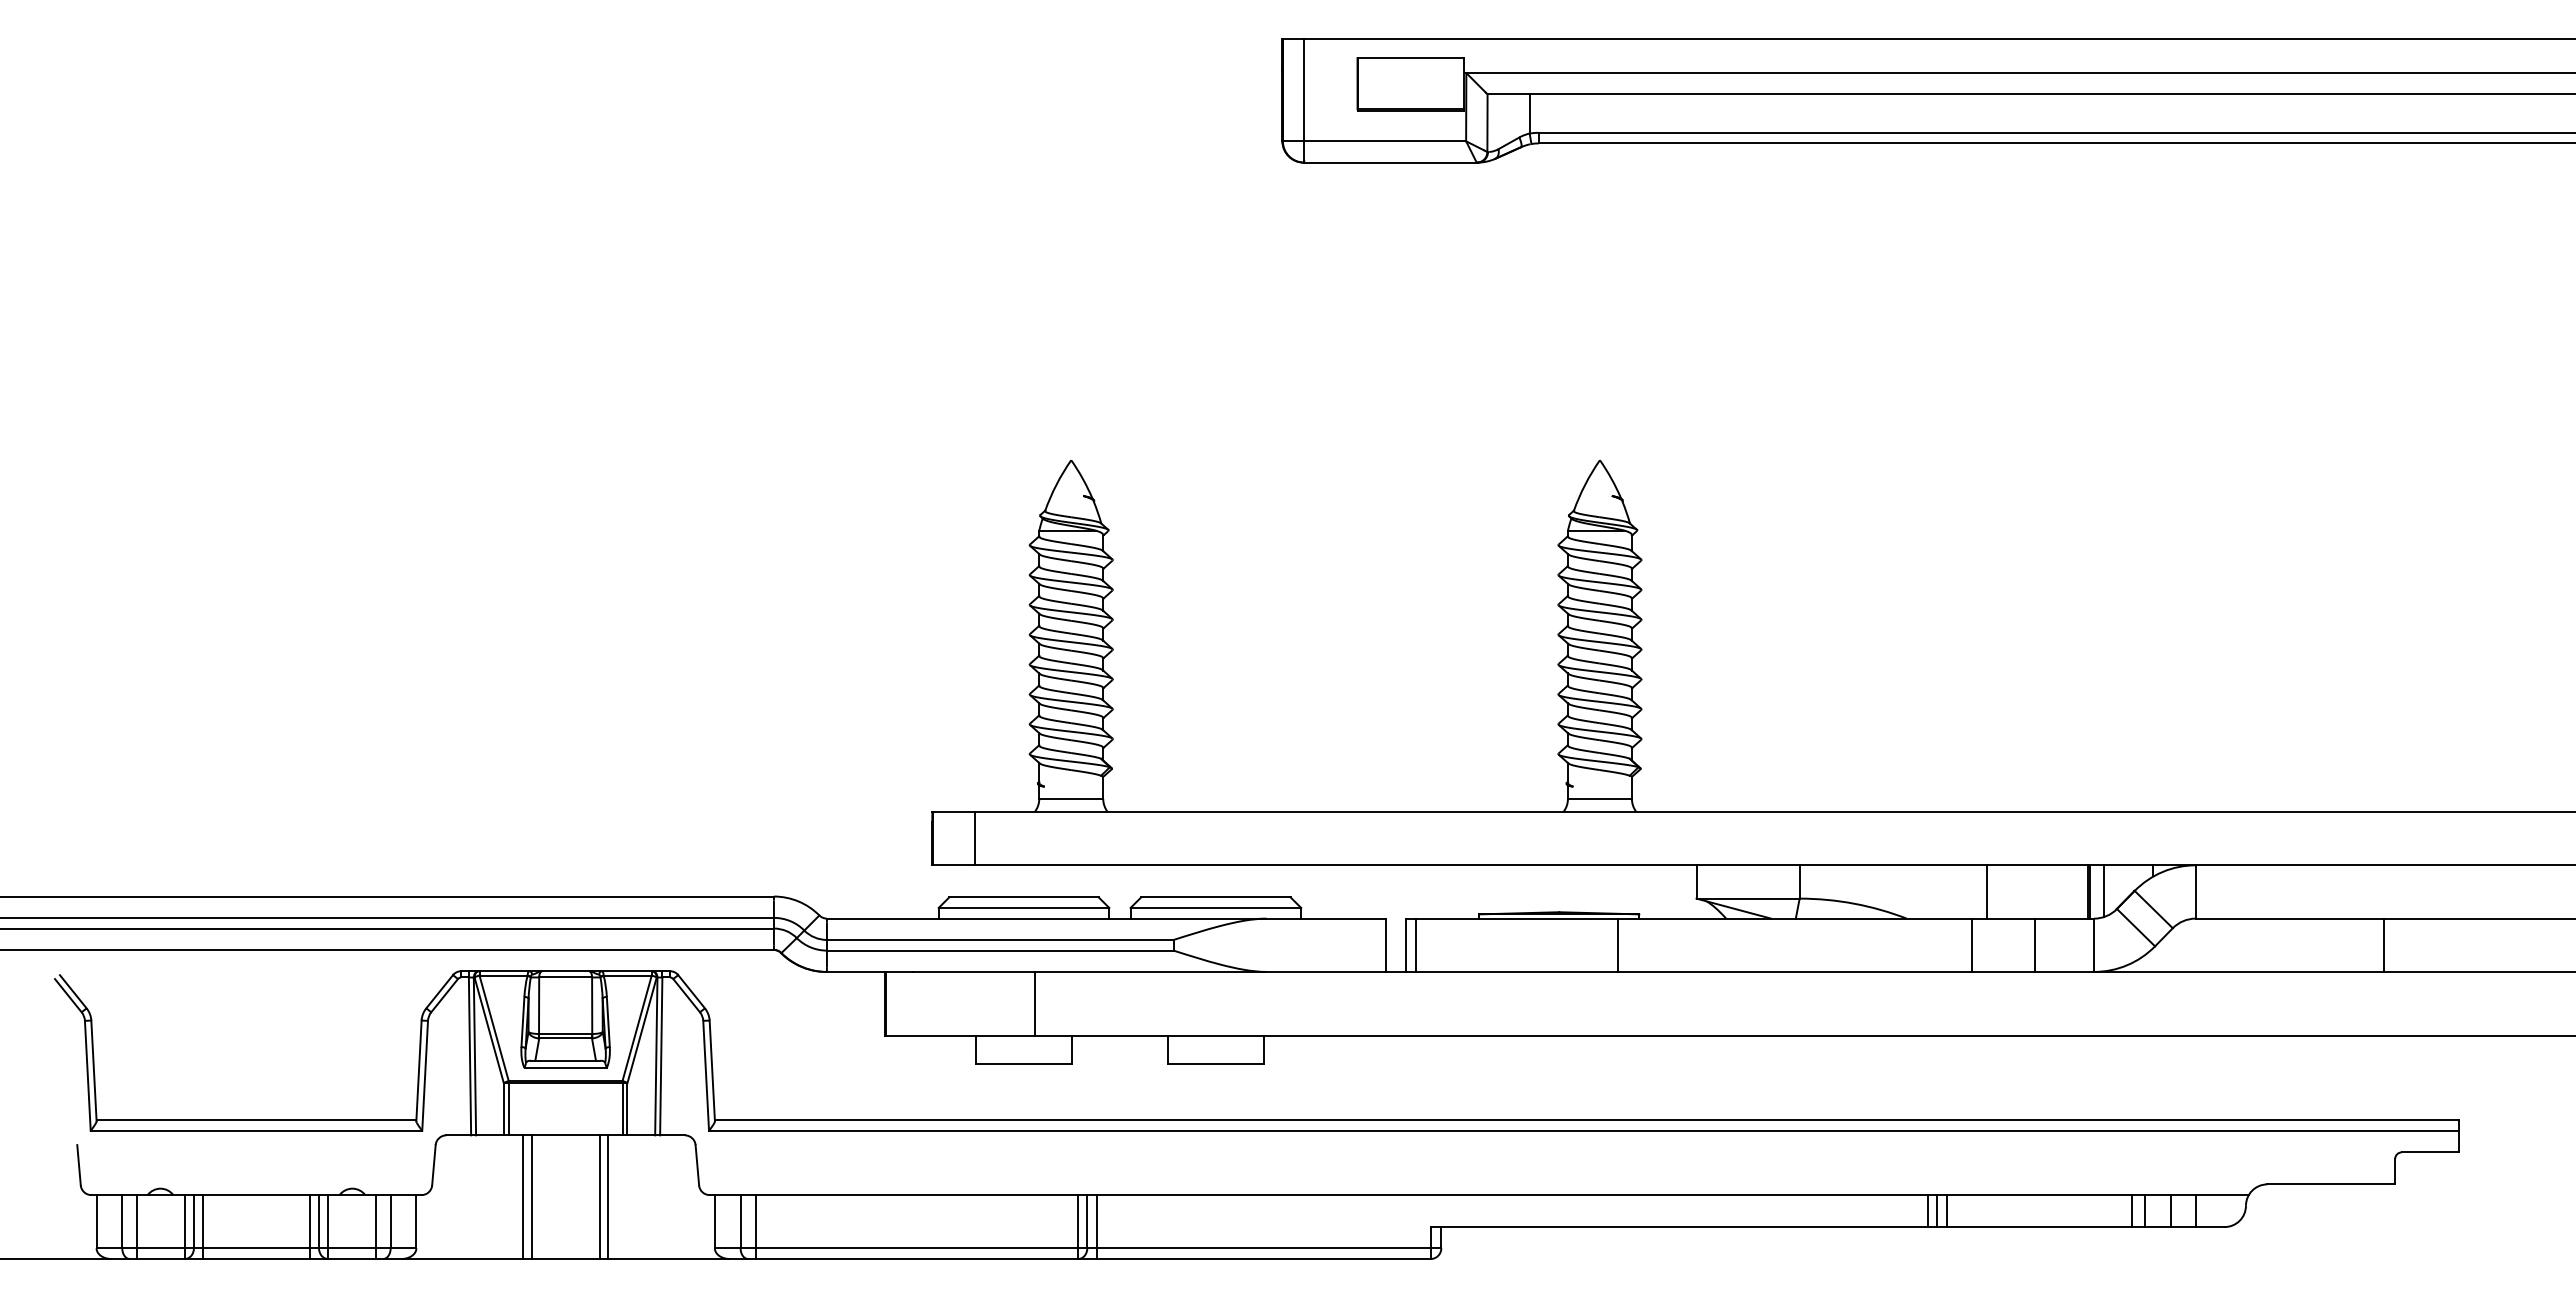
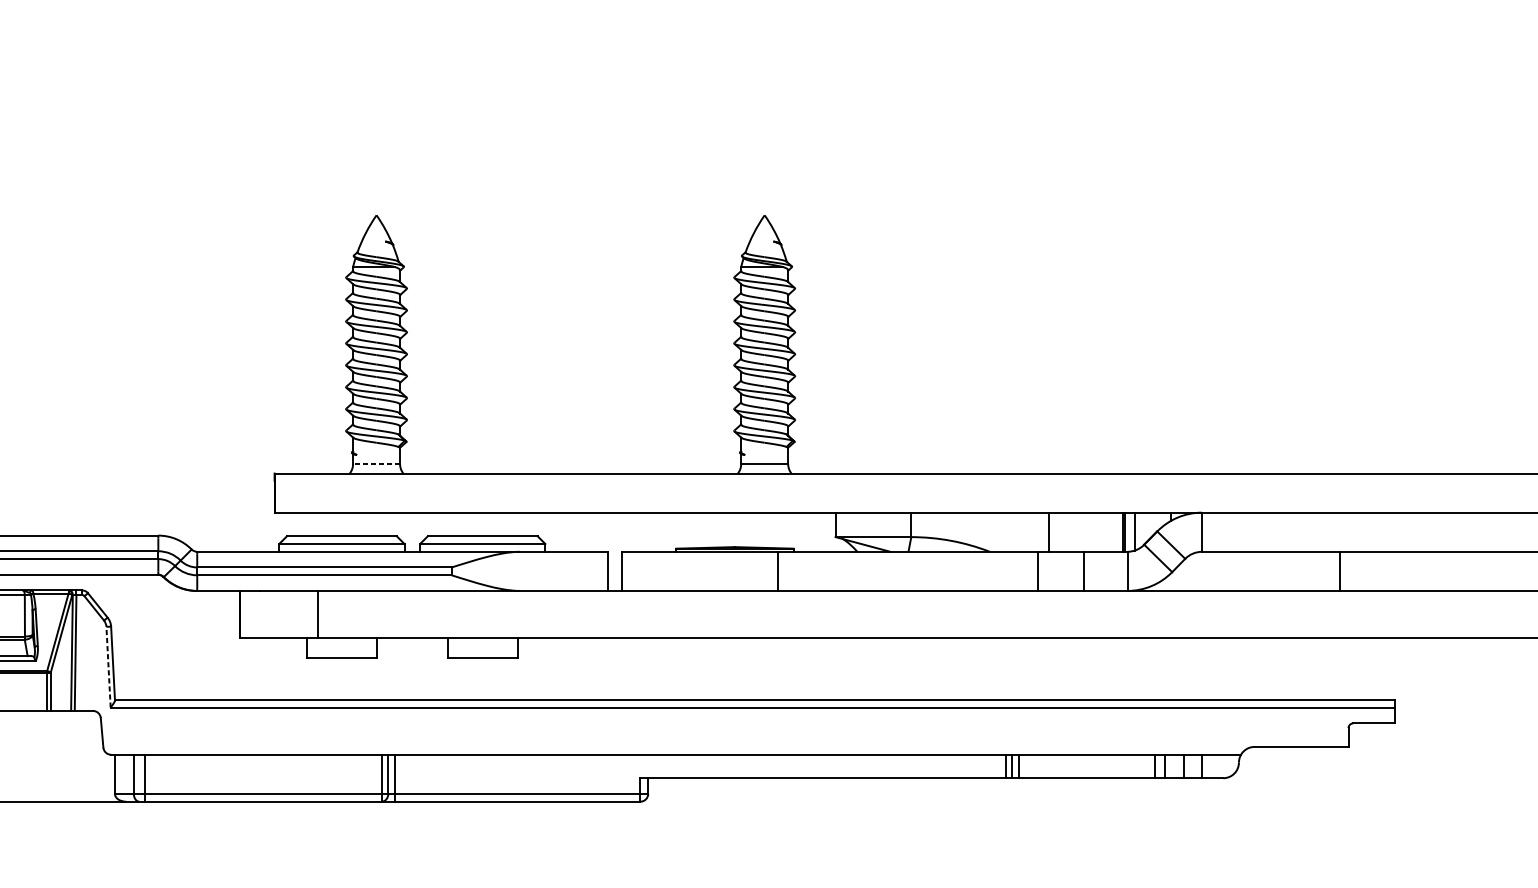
line: (1071, 798) -> (376, 463), solid -> dashed
line: (975, 838) -> (306, 492), removed
line: (1416, 944) -> (630, 570), removed
line: (1035, 1003) -> (318, 614), moved
line: (706, 1075) -> (108, 666), solid -> dashed
line: (599, 1197) -> (30, 756), removed
line: (608, 1197) -> (36, 756), removed

